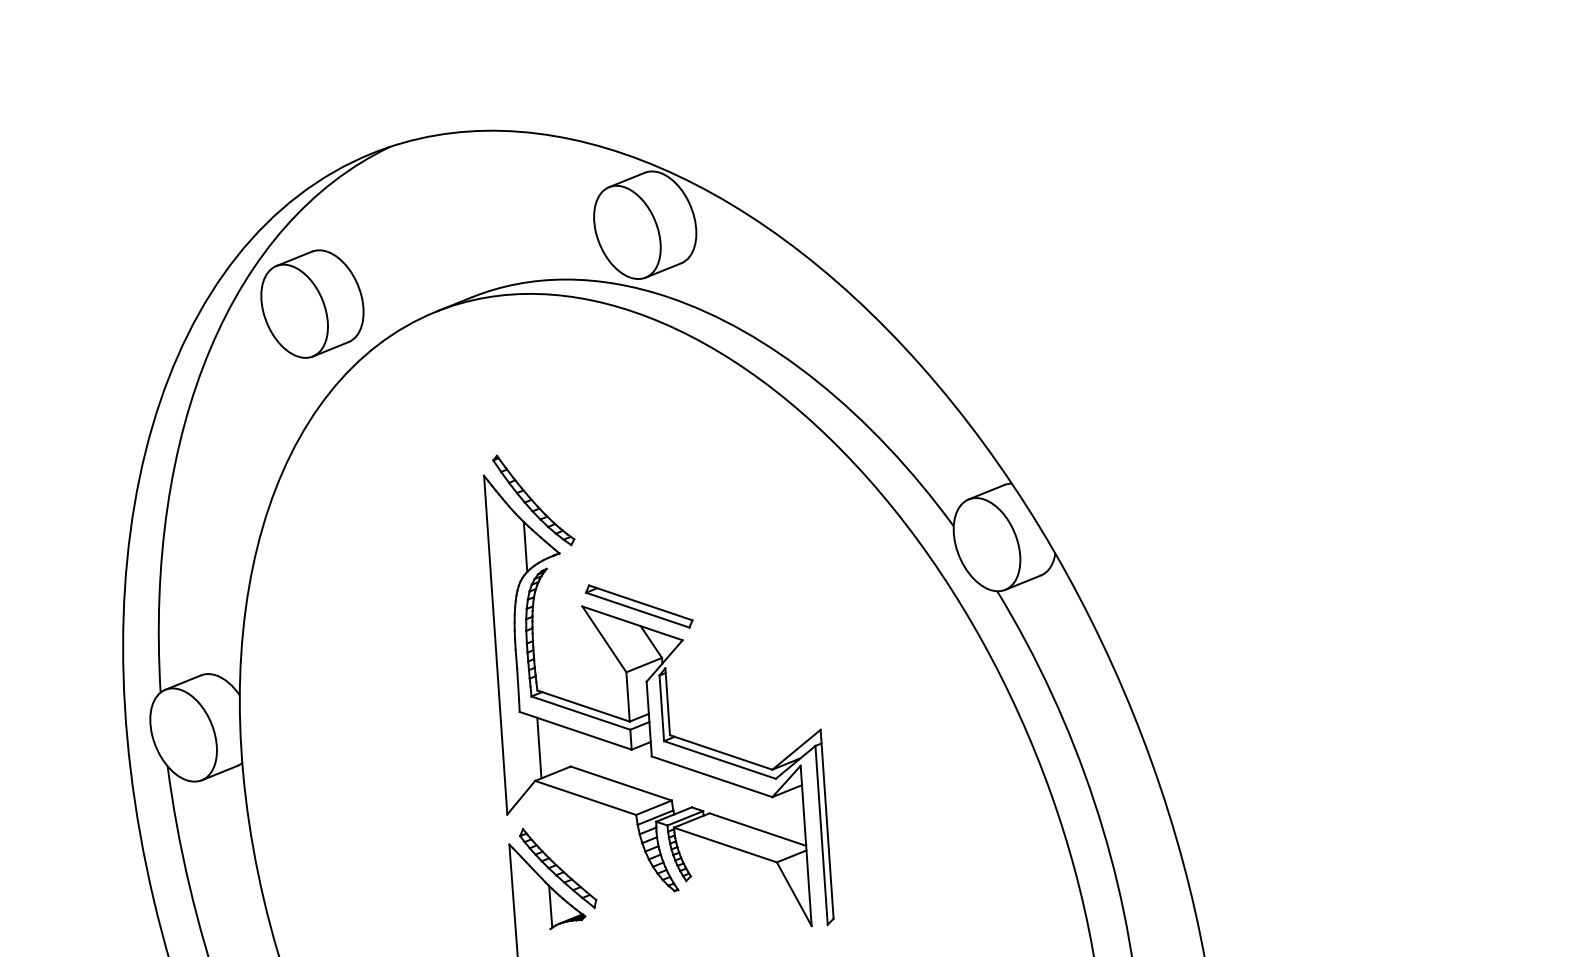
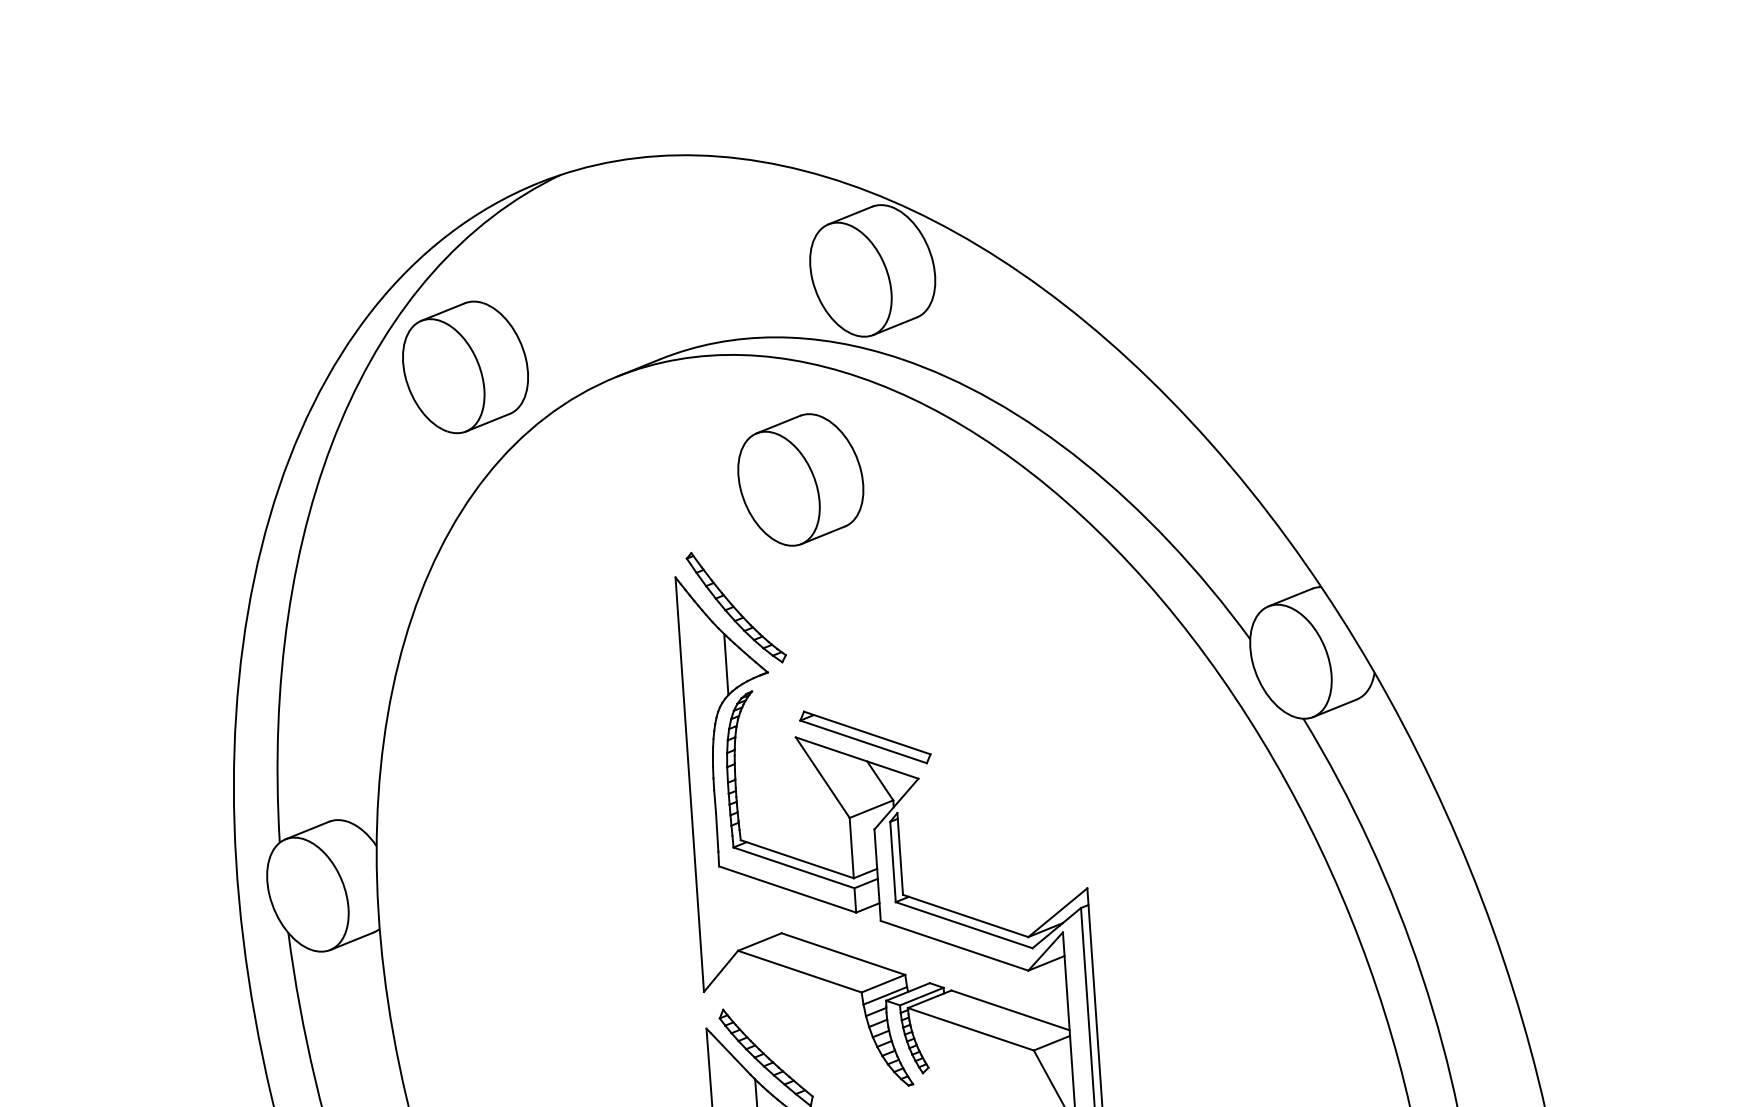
part: (586, 395) -> (800, 479), added
line: (539, 747) -> (743, 909), removed

